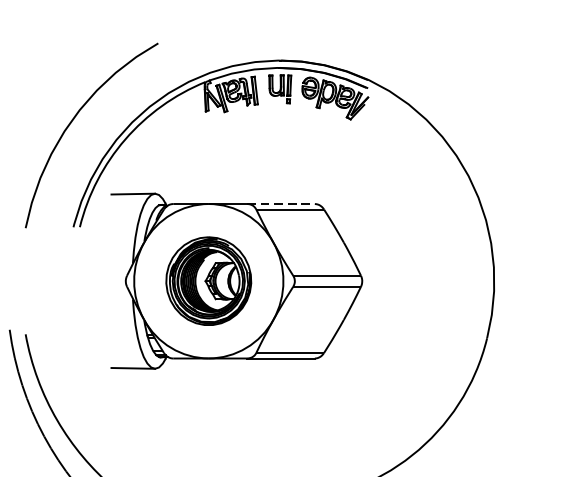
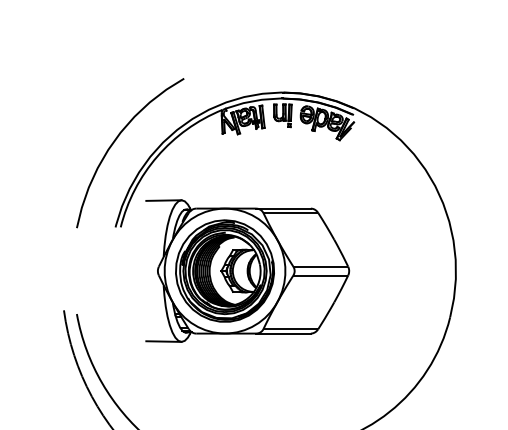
line: (281, 203) -> (283, 208), dashed -> solid
part: (208, 280) -> (224, 270), size x1.43

